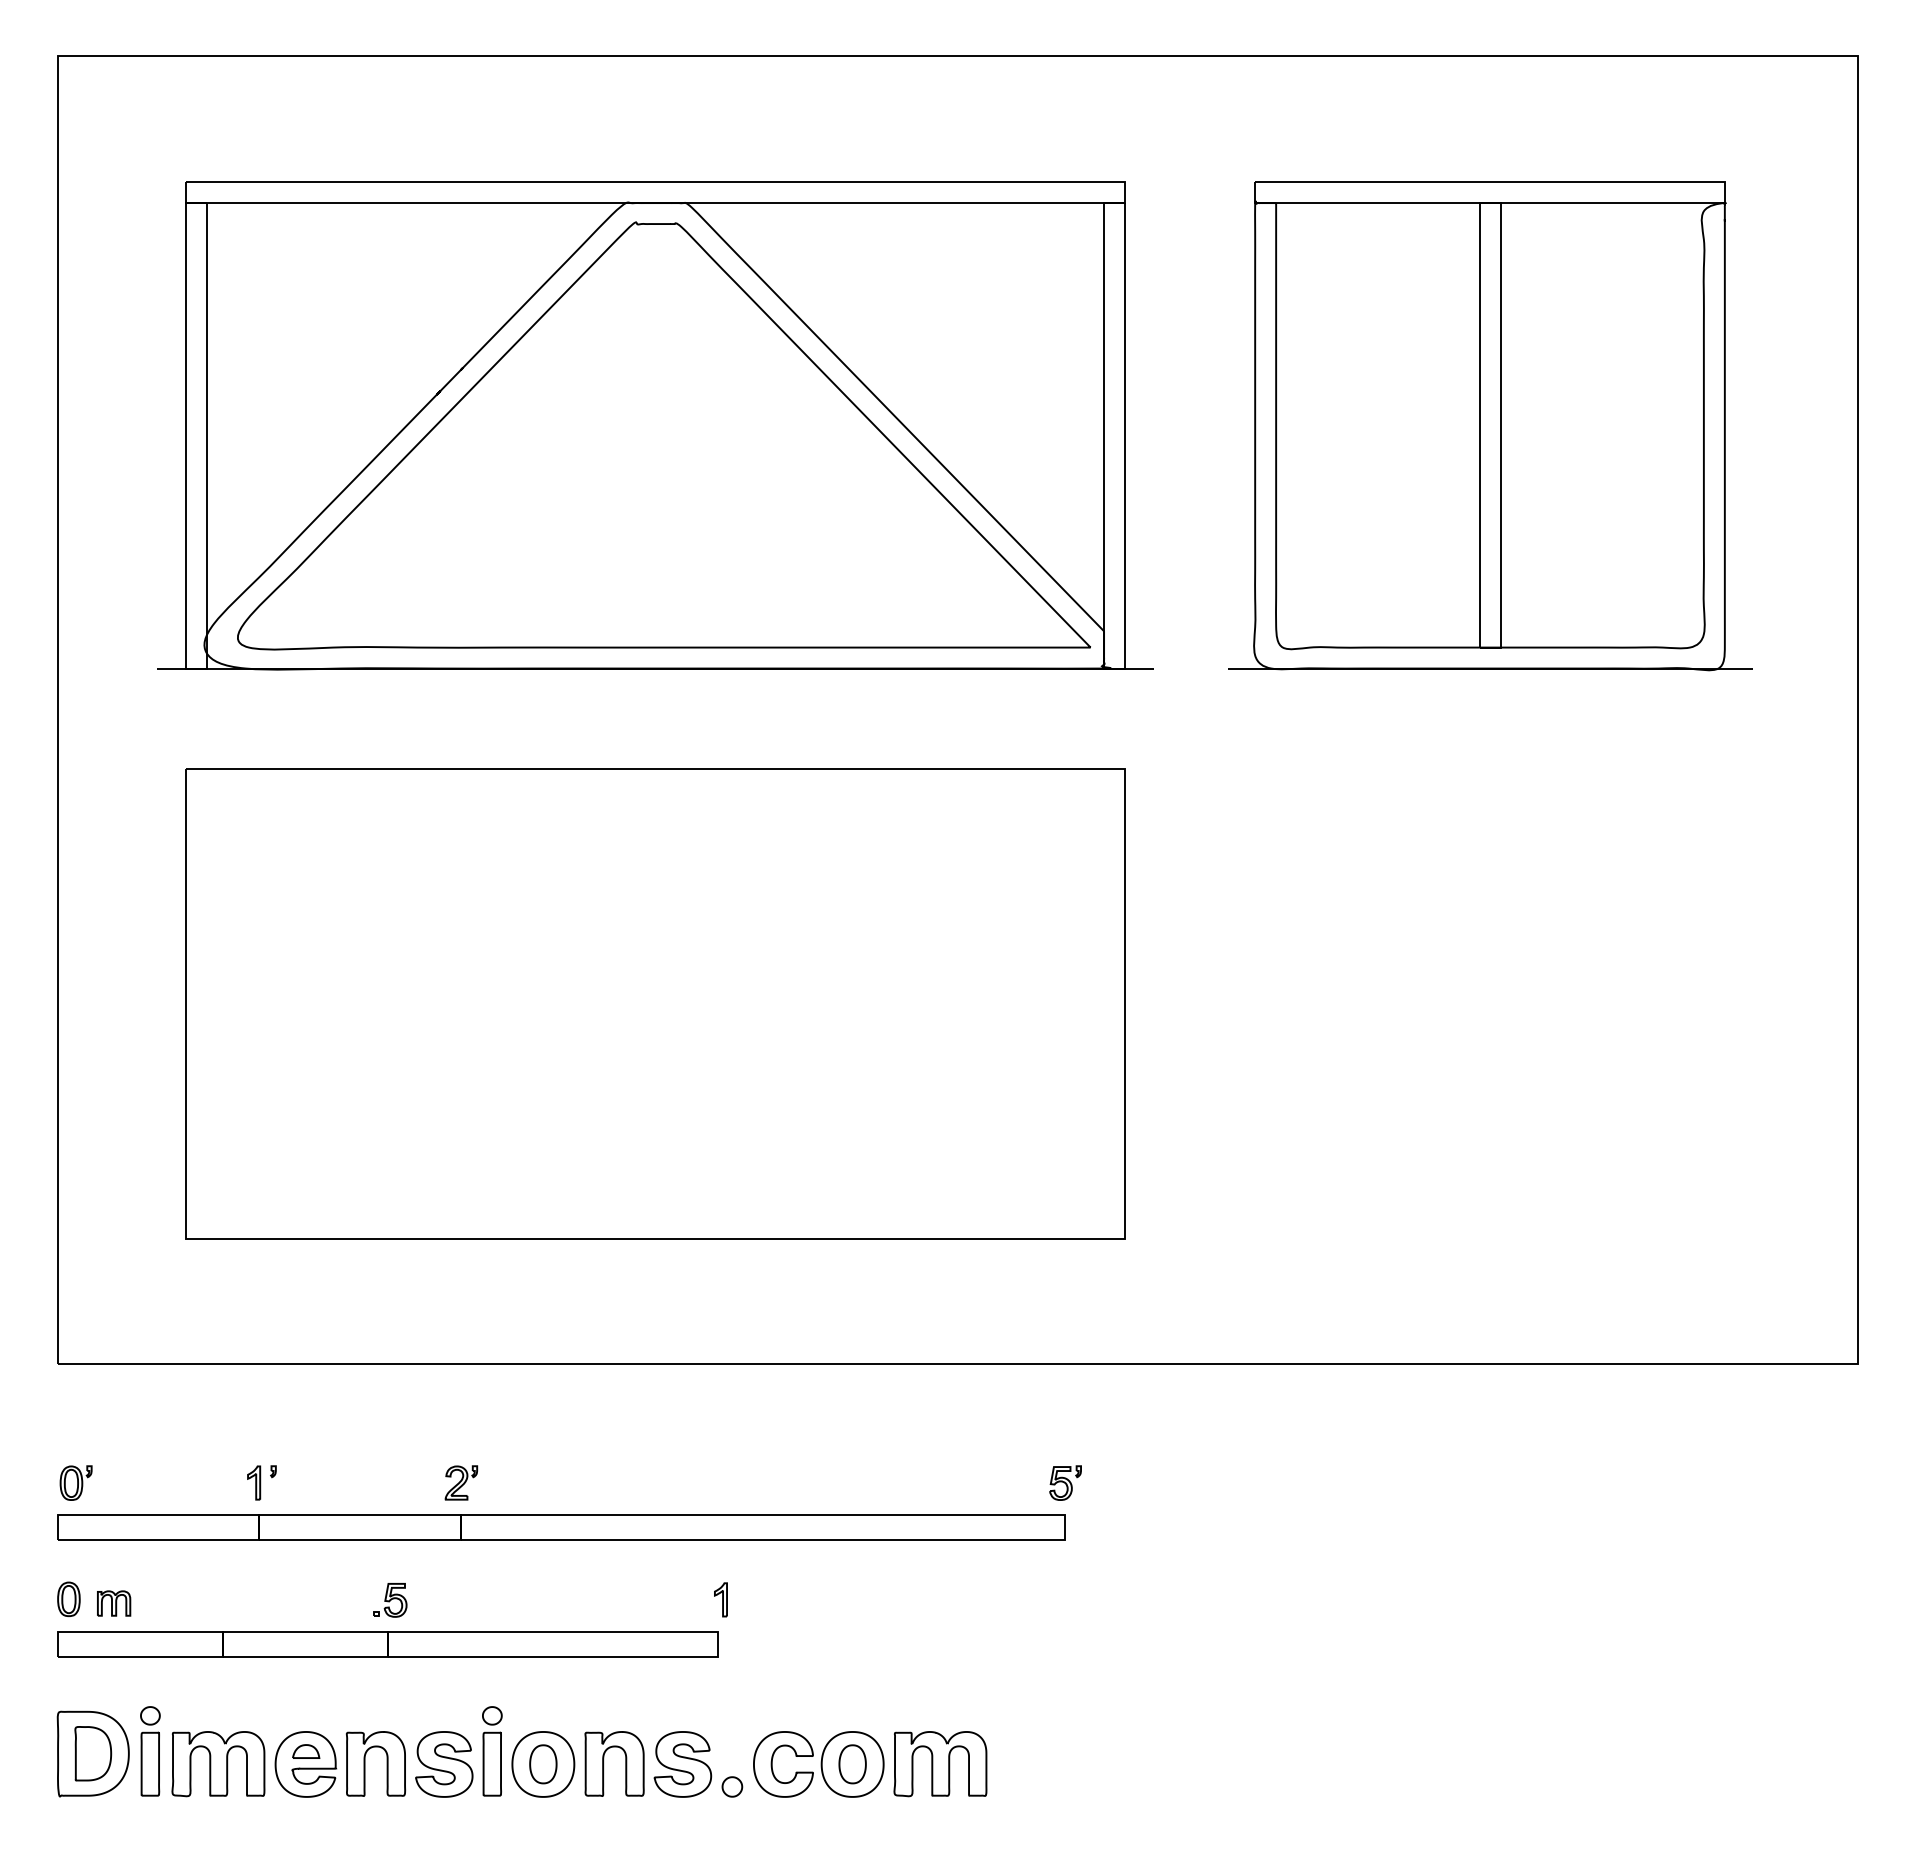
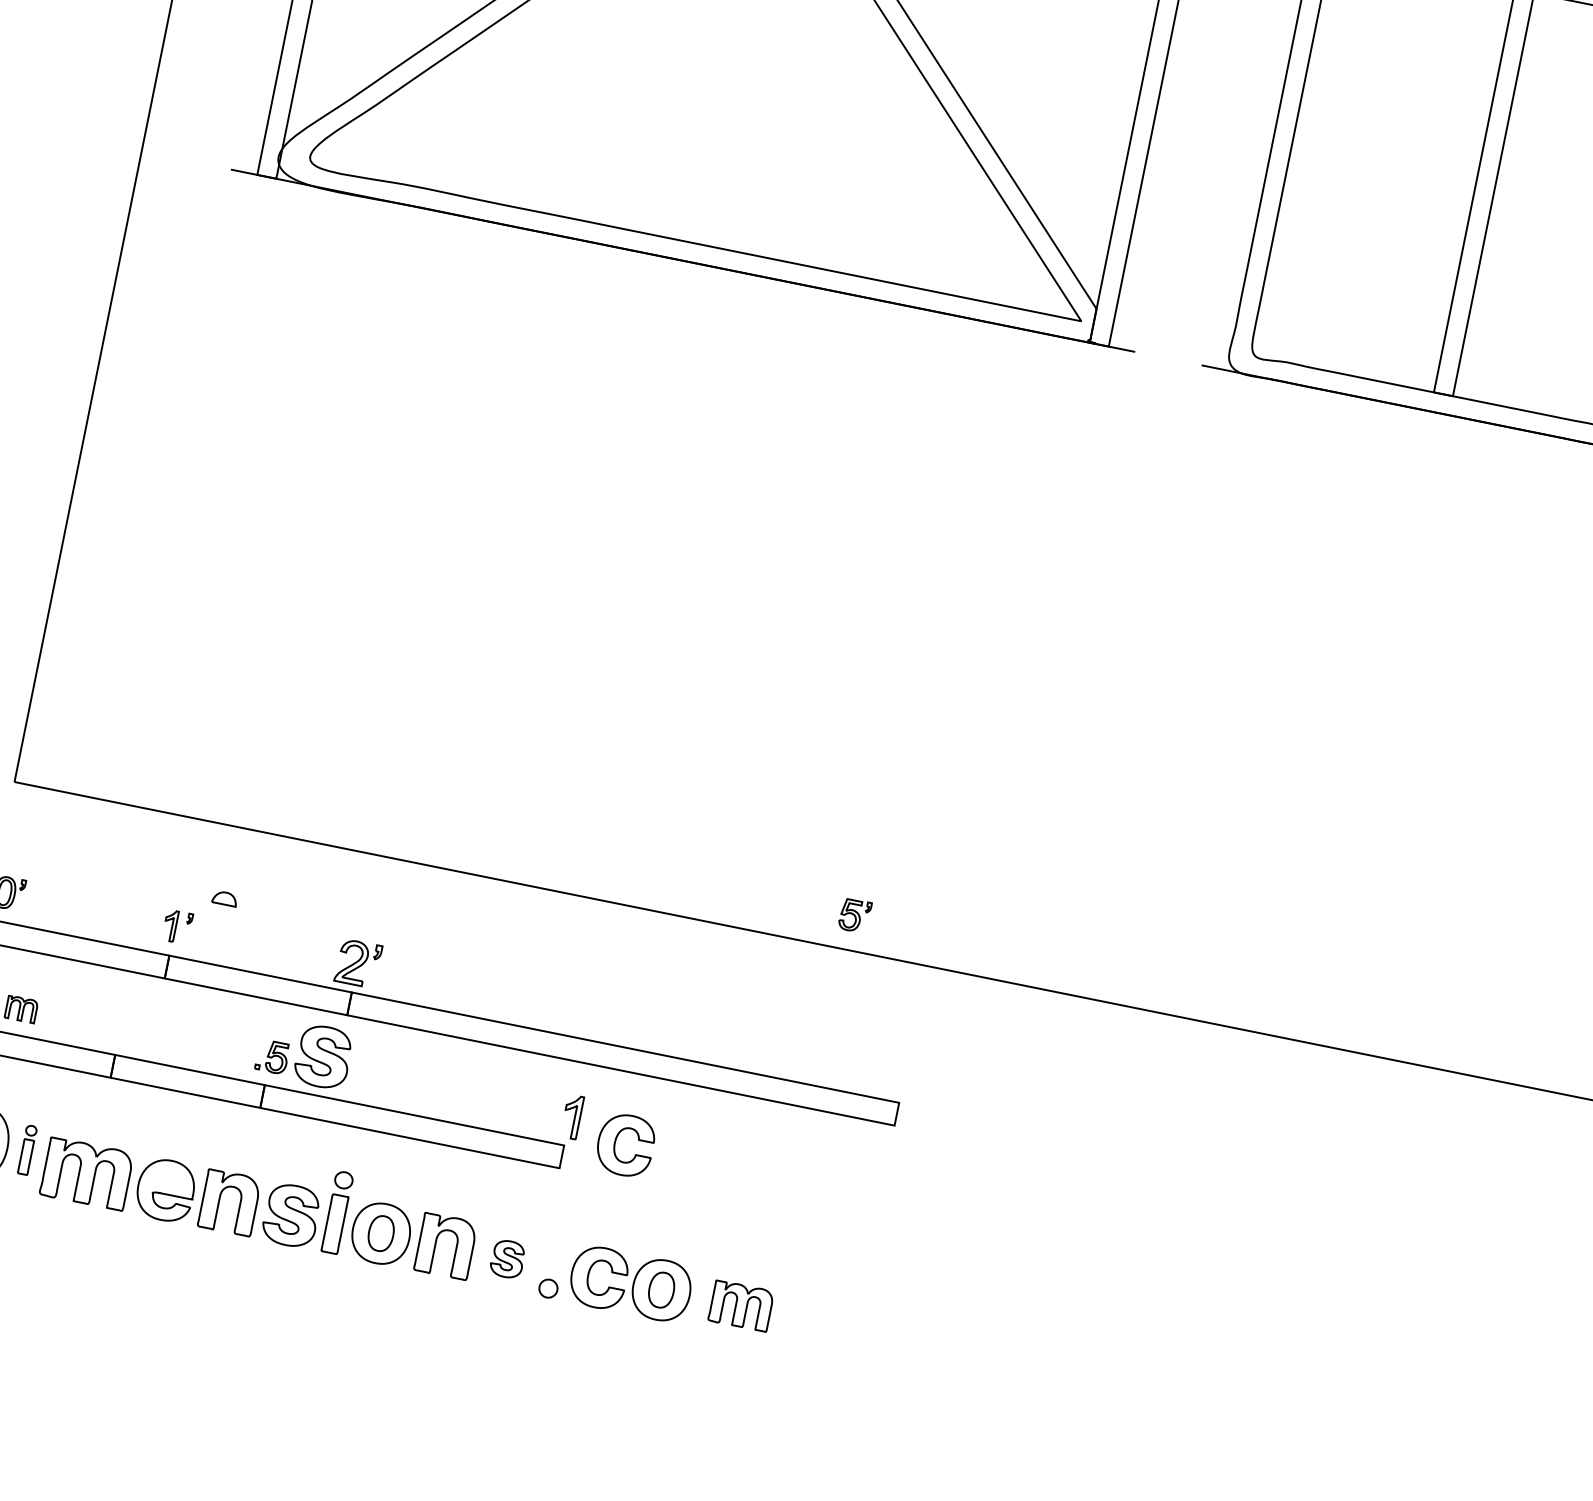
part: (655, 1003) -> (621, 564), removed
part: (461, 1482) -> (358, 963), size x1.4
part: (1065, 1482) -> (854, 915), moved
part: (444, 1589) -> (323, 1057), added
part: (720, 1599) -> (571, 1116), size x1.4
part: (772, 1618) -> (615, 1143), added
part: (150, 1751) -> (27, 1150), size x0.6
part: (306, 1751) -> (225, 898), moved
part: (682, 1764) -> (507, 1259), size x0.6
part: (940, 1764) -> (741, 1306), size x0.7

